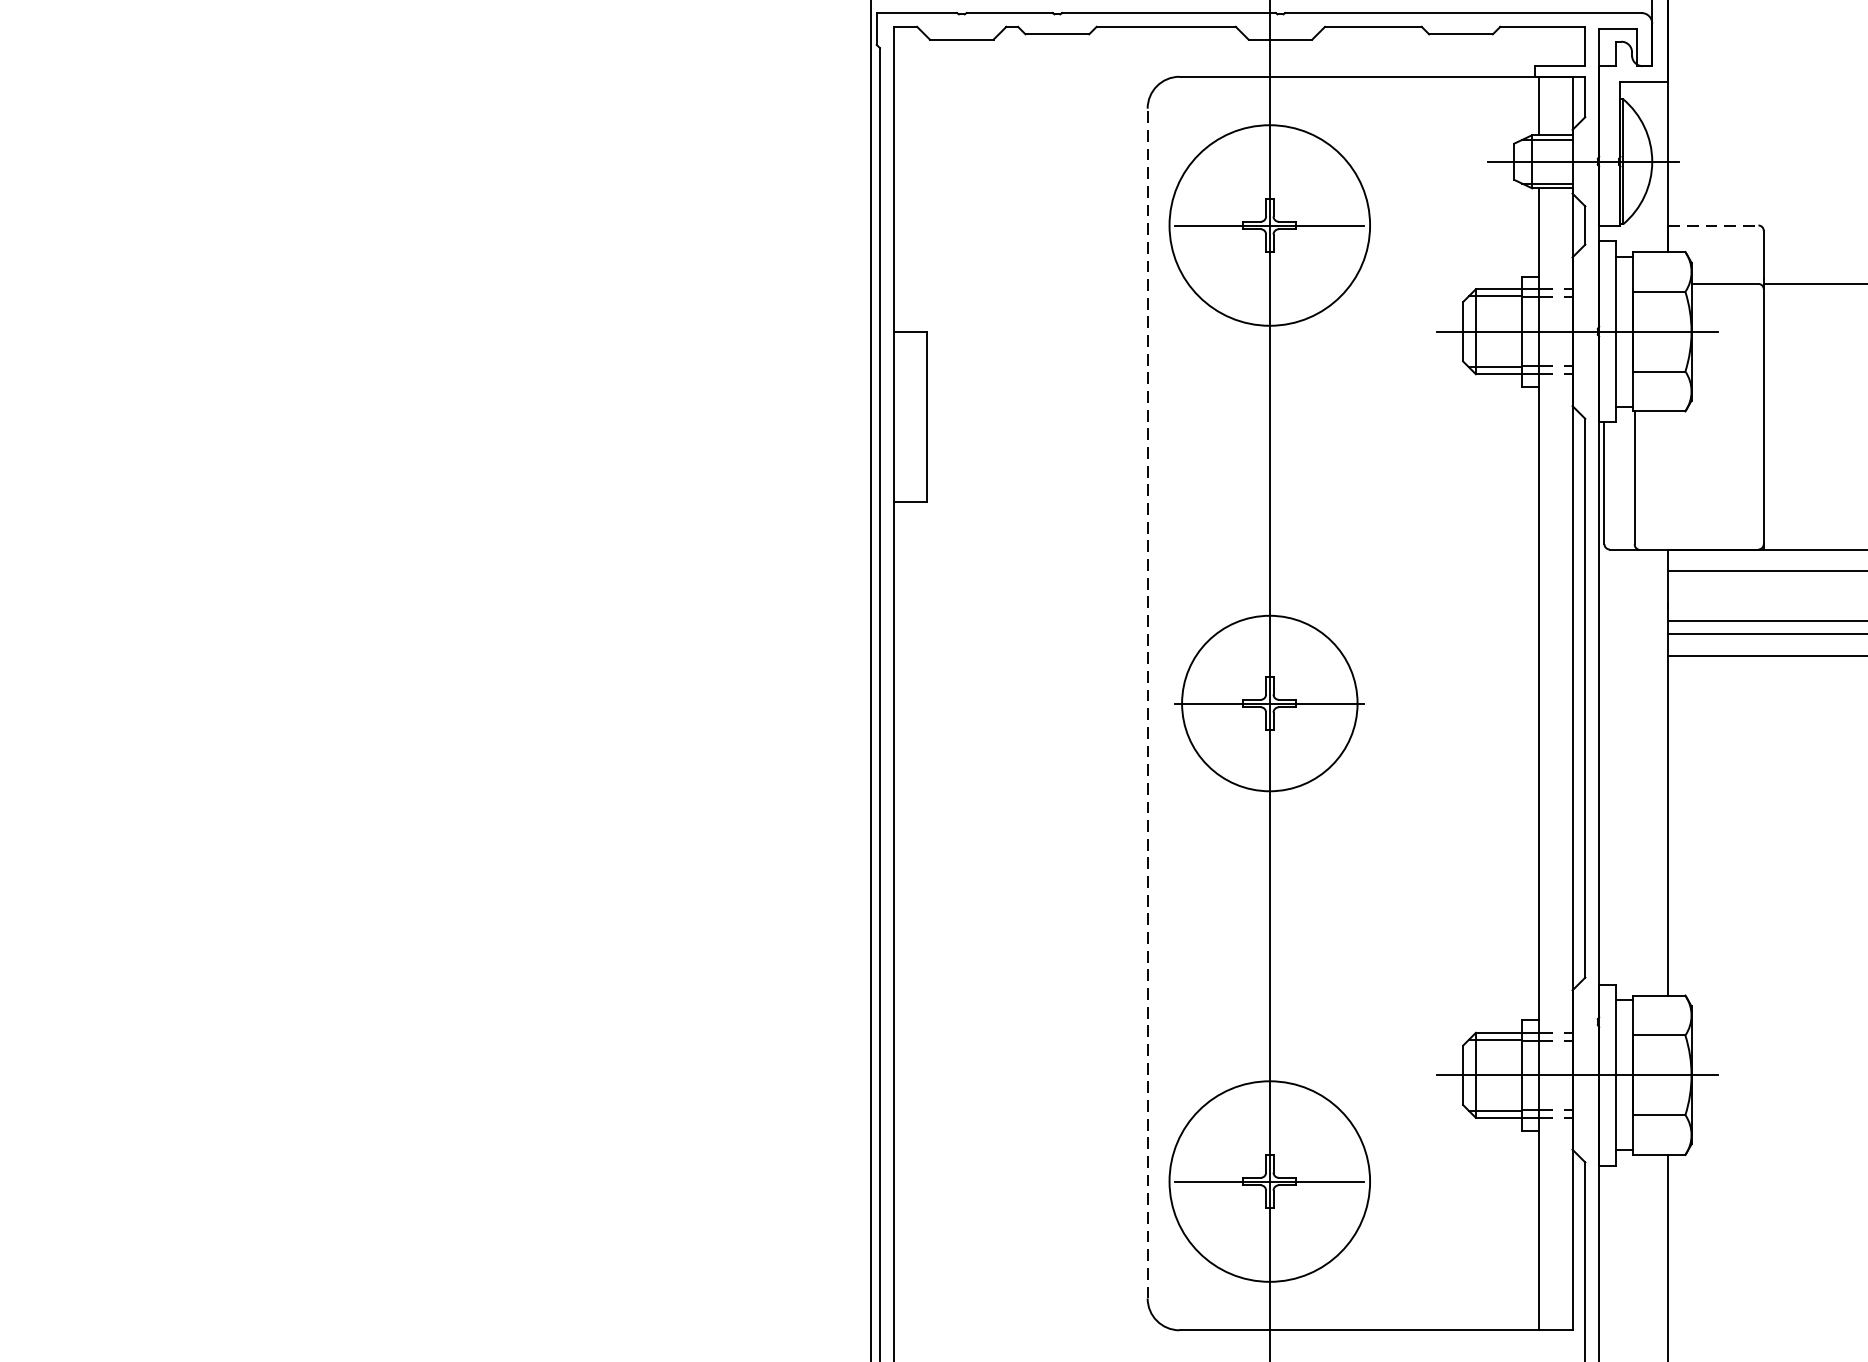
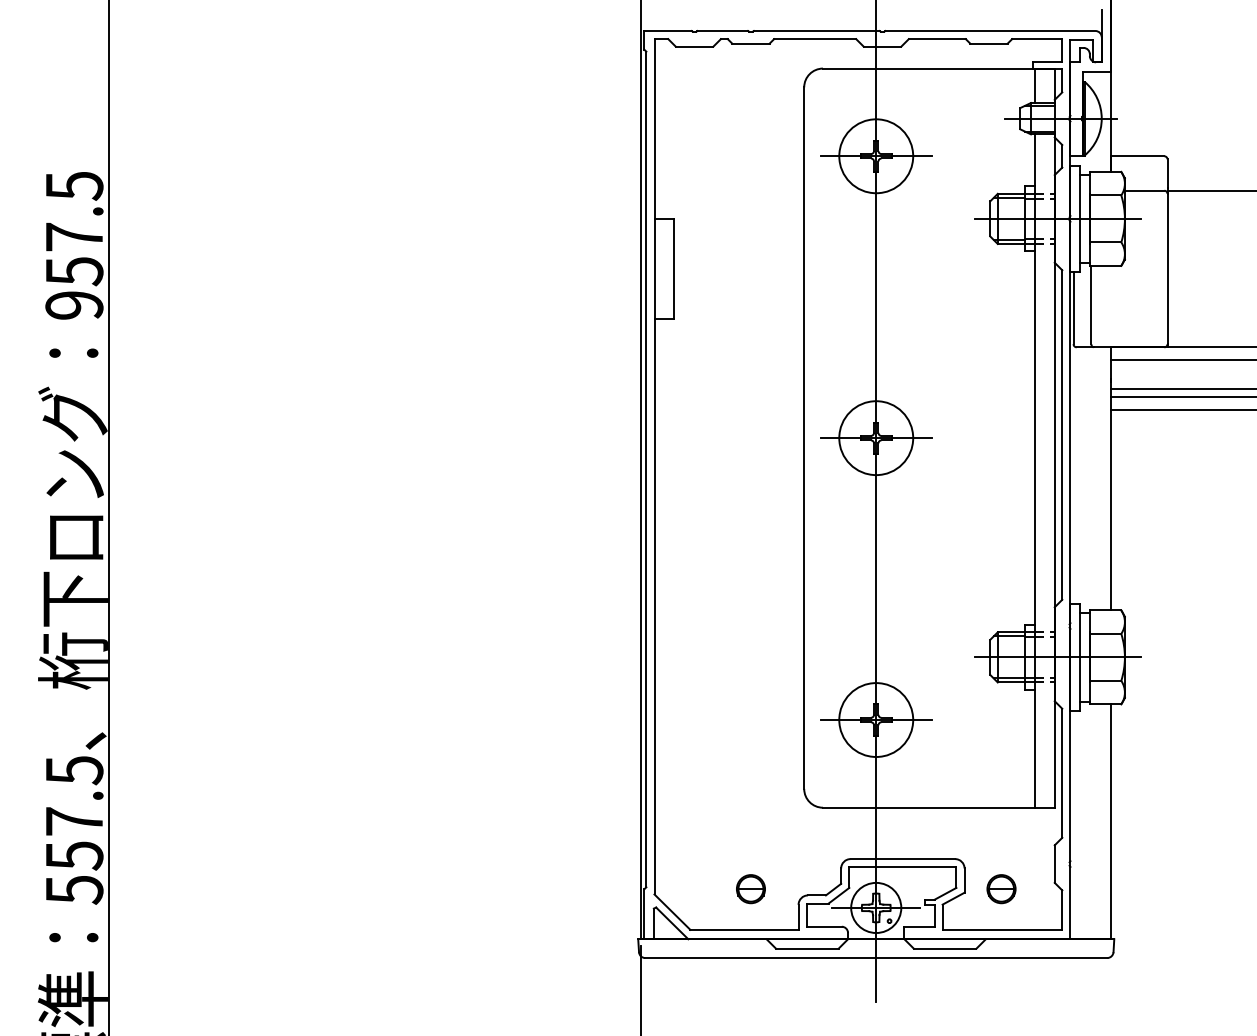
circle: (1270, 225) -> (876, 156), size x0.62
line: (1712, 225) -> (1137, 156), dashed -> solid
line: (1148, 704) -> (804, 438), dashed -> solid
circle: (1270, 704) -> (876, 438), size x0.71
circle: (1270, 1180) -> (876, 719), size x0.62

